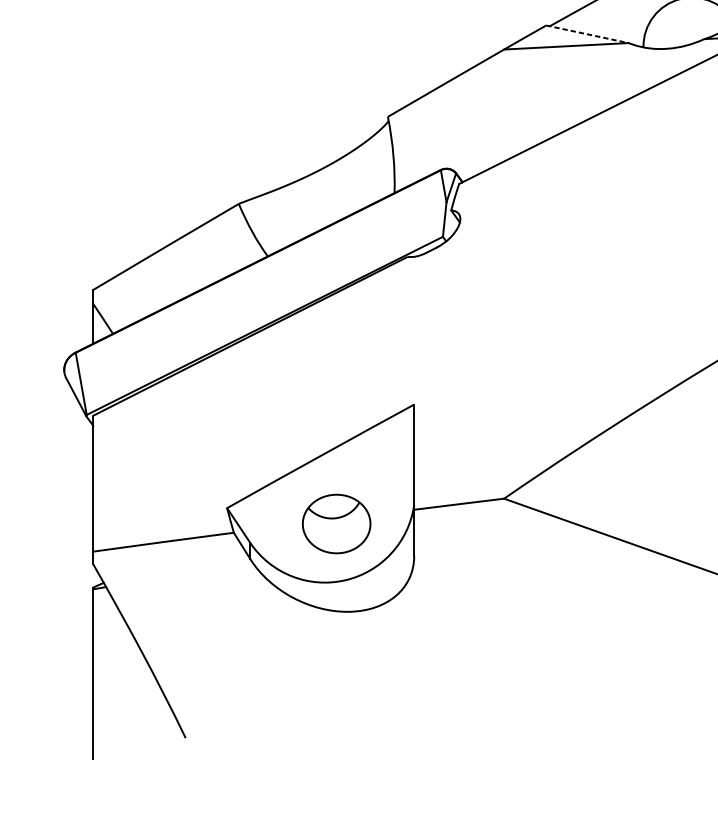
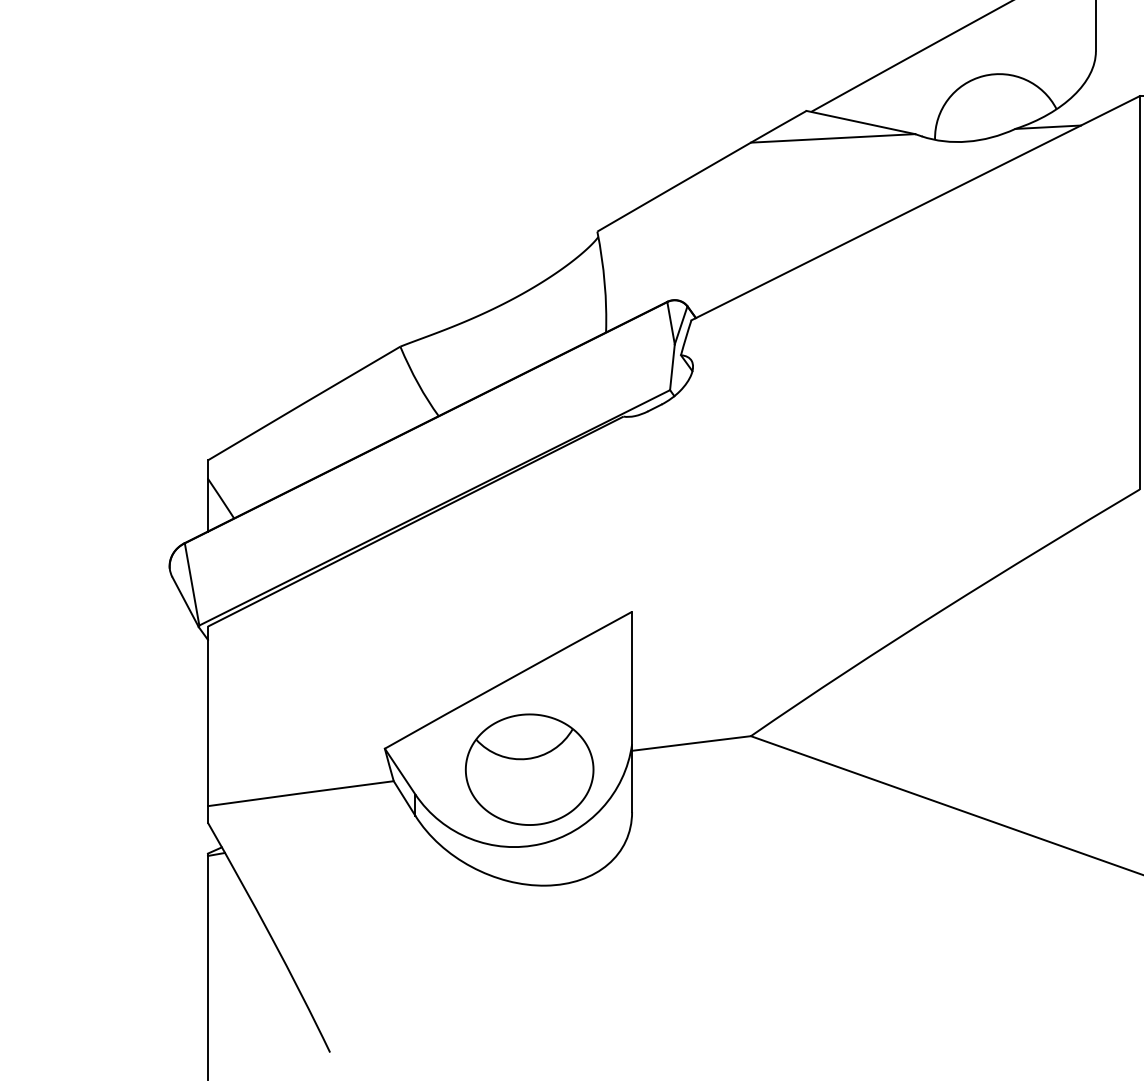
line: (587, 34) -> (860, 122), dashed -> solid
part: (336, 523) -> (529, 769), size x1.43

